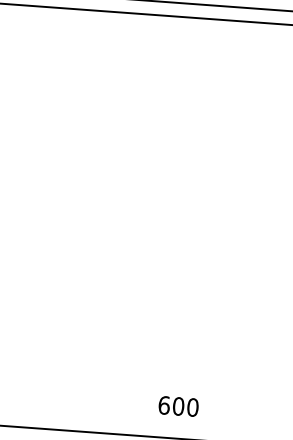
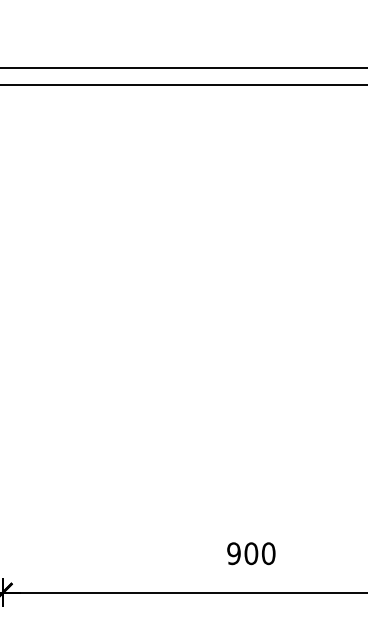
text: (163, 405) -> (233, 553), 600 -> 900

